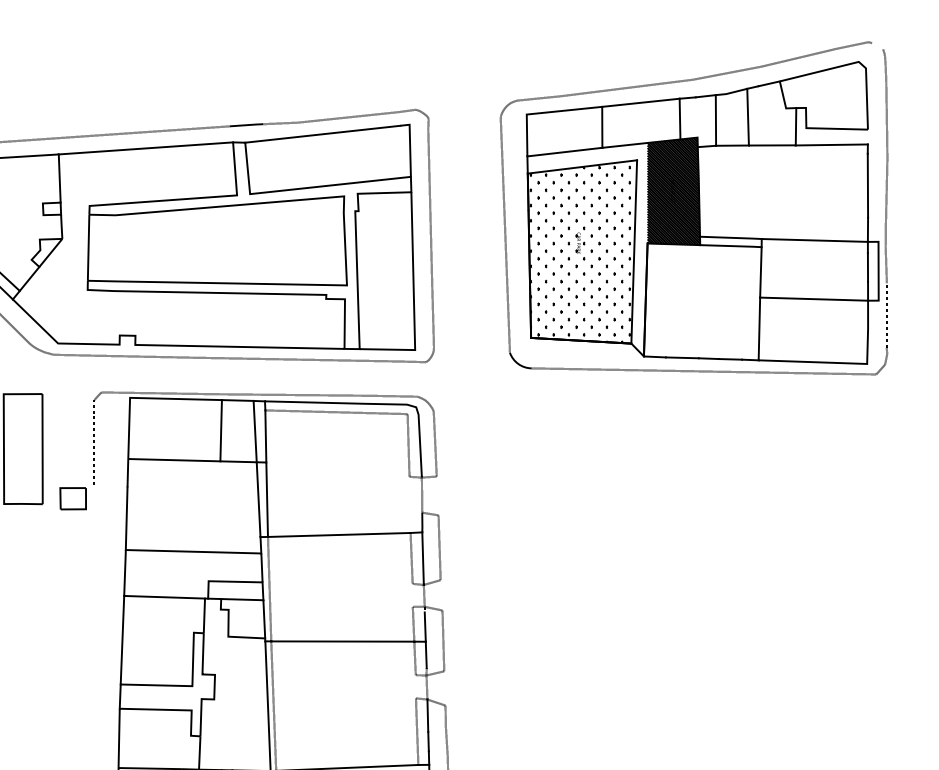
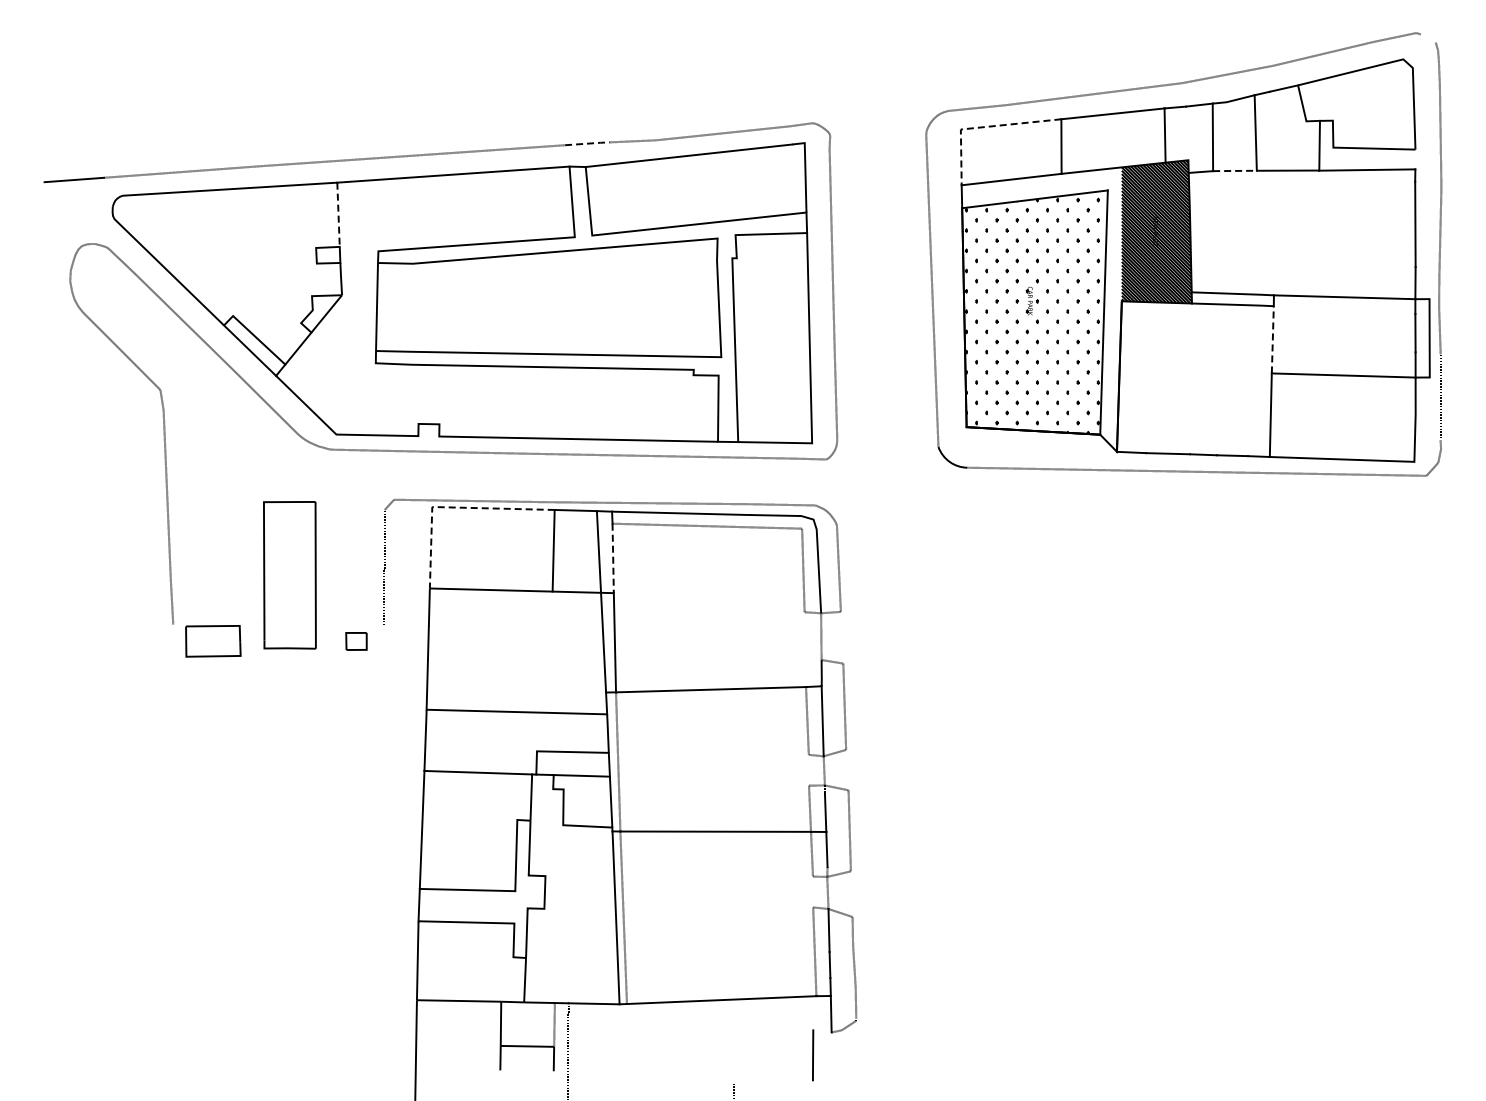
line: (543, 113) -> (982, 127), solid -> dashed
line: (246, 125) -> (587, 143), solid -> dashed
line: (732, 145) -> (1234, 170), solid -> dashed
line: (59, 179) -> (338, 215), solid -> dashed
line: (760, 272) -> (1272, 339), solid -> dashed
line: (145, 398) -> (452, 507), solid -> dashed
line: (266, 436) -> (613, 558), solid -> dashed
part: (73, 498) -> (356, 641), size x0.6

